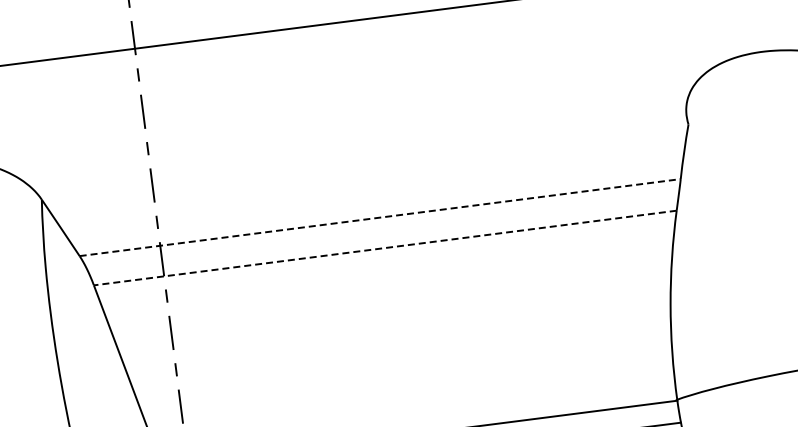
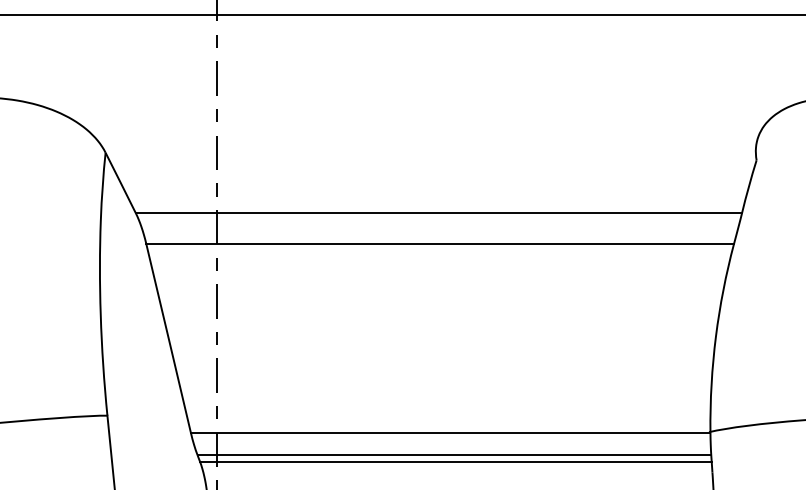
line: (379, 217) -> (438, 213), dashed -> solid
line: (385, 248) -> (440, 244), dashed -> solid

